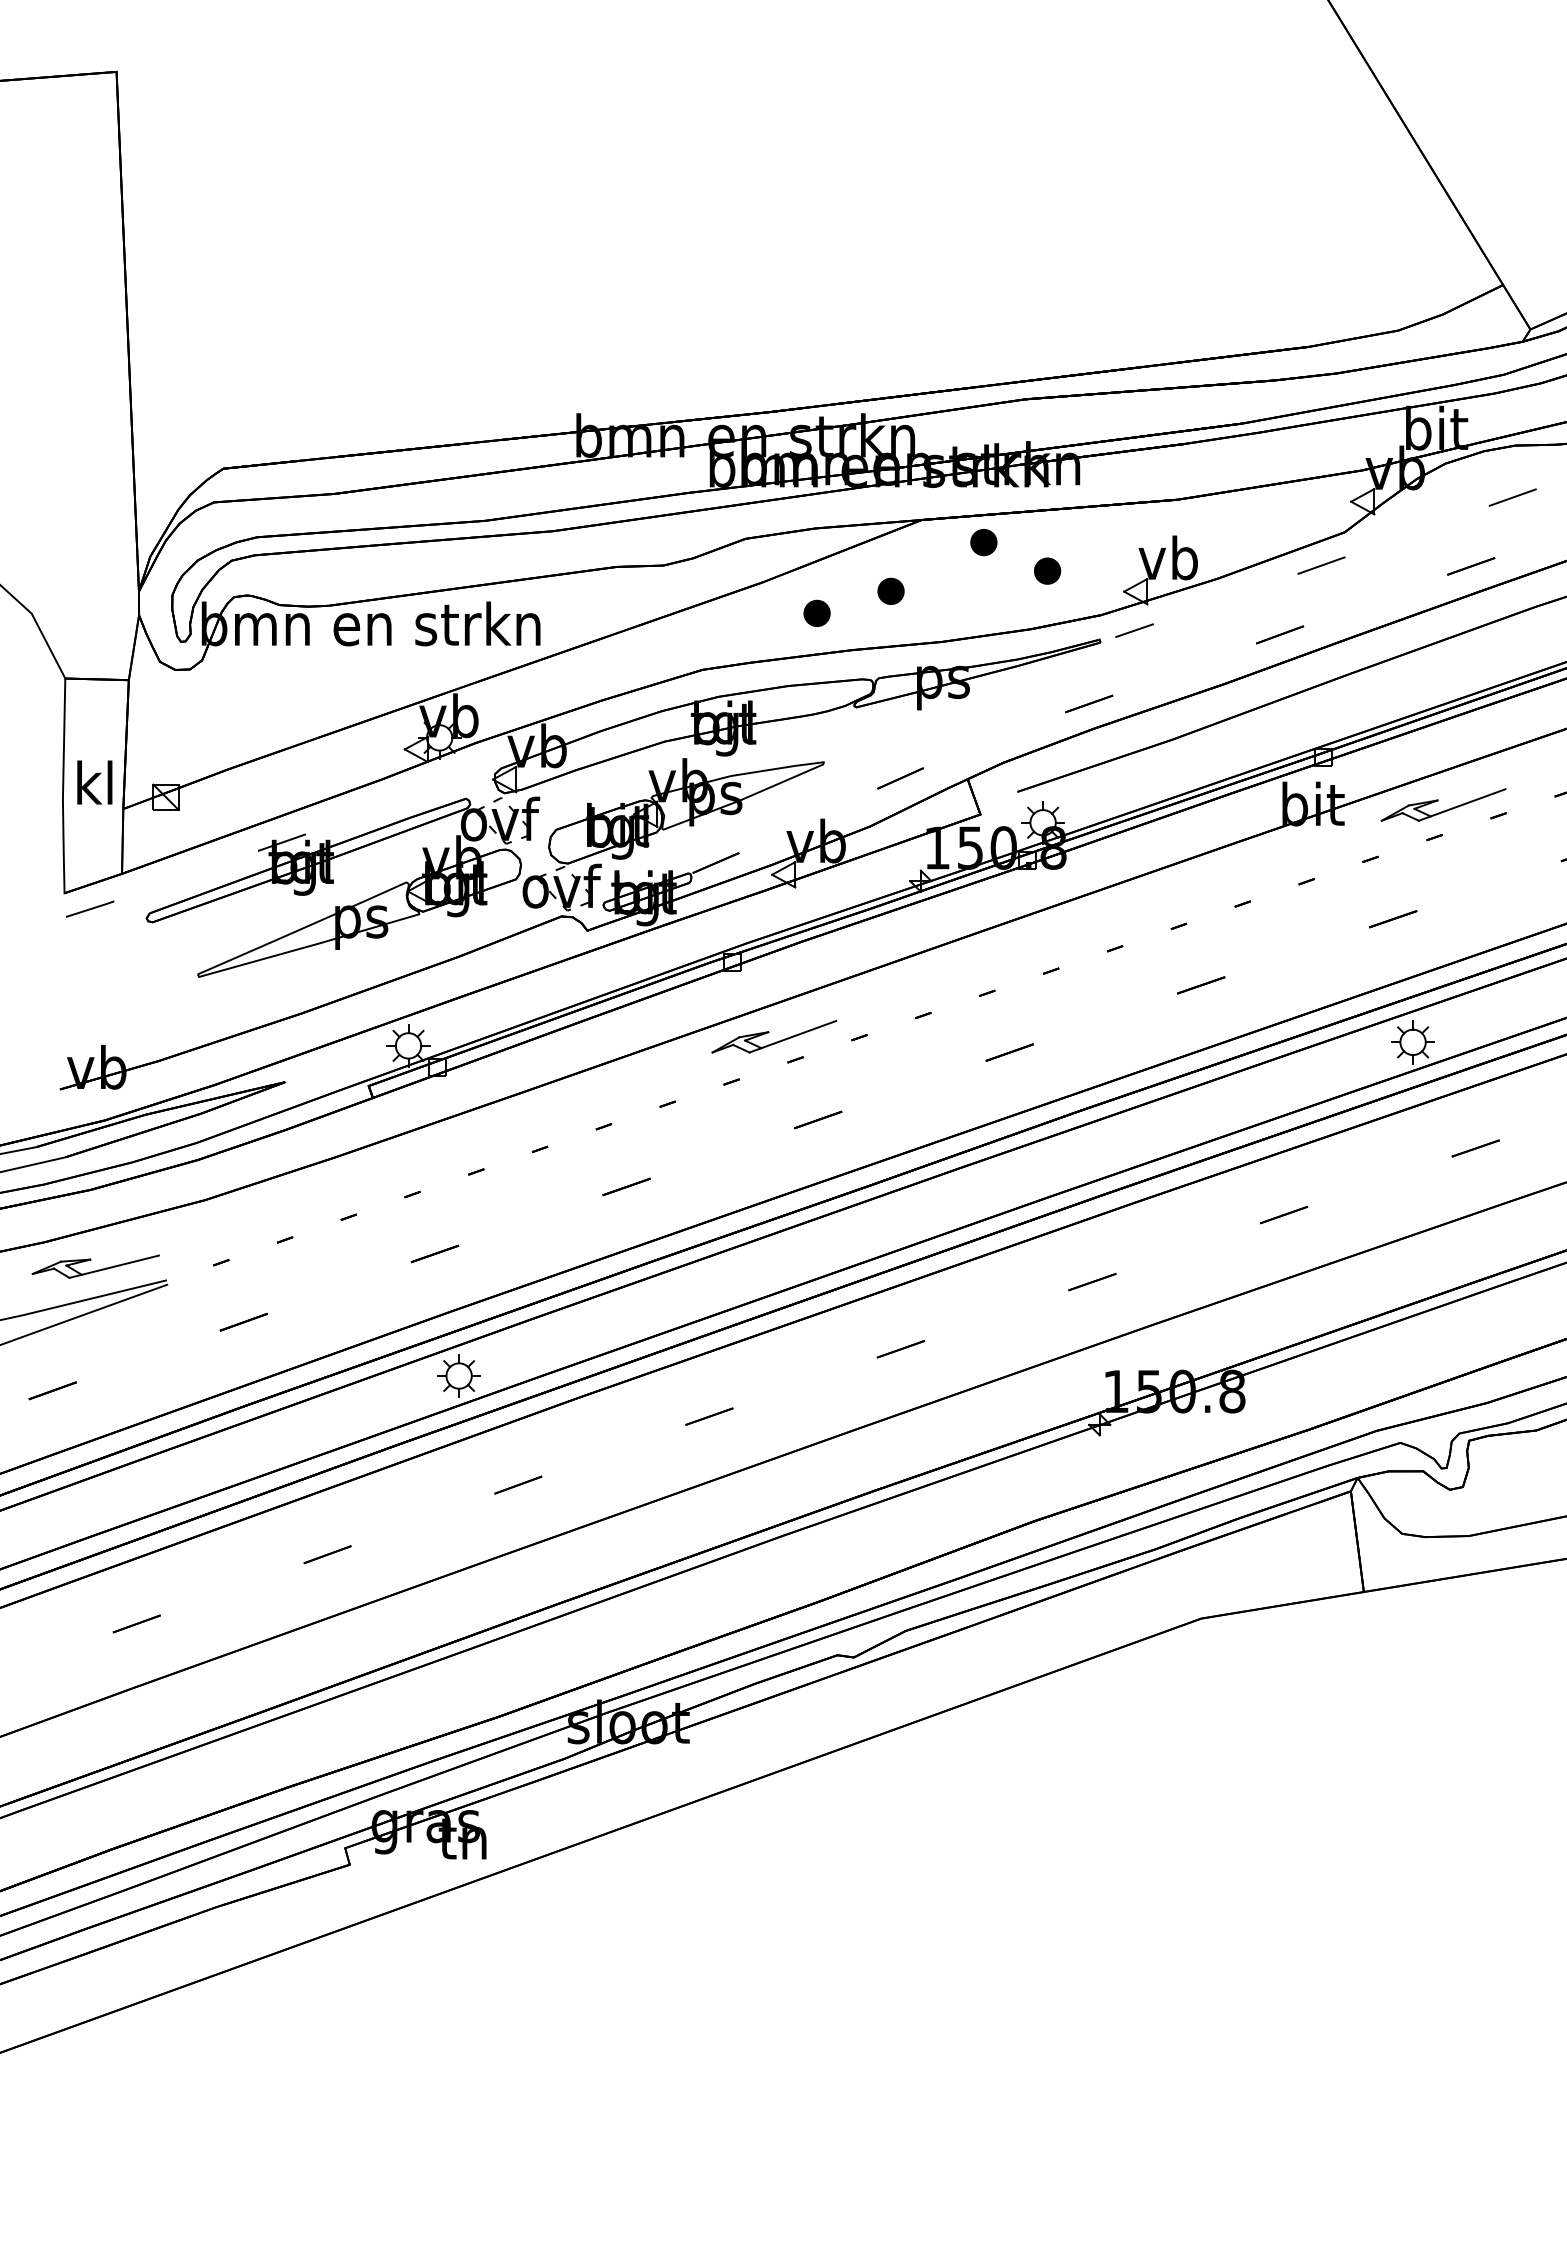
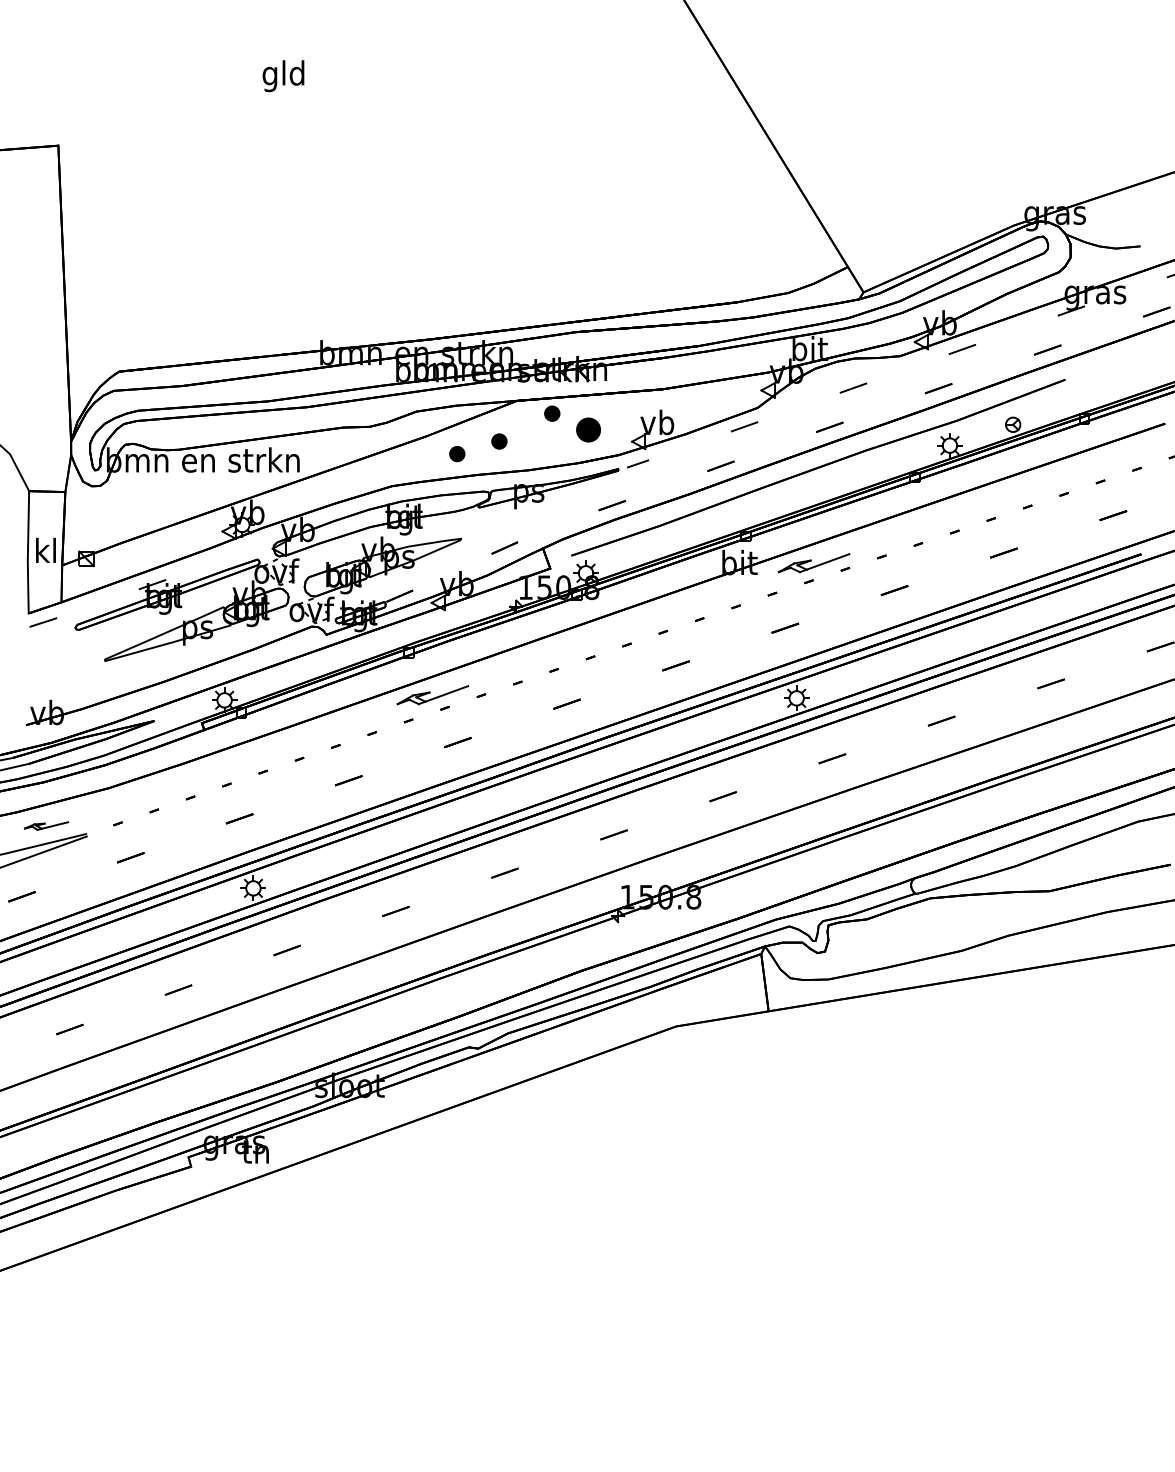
part: (1047, 570) -> (588, 429), size x1.6
part: (95, 1265) -> (46, 825), size x0.6

